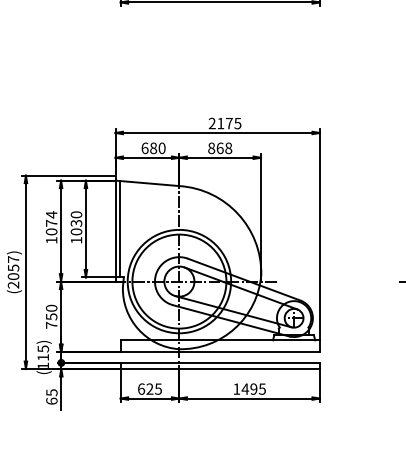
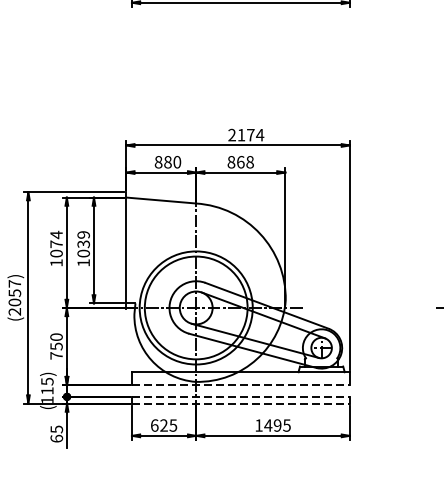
text: (237, 123) -> (259, 135), 2175 -> 2174
text: (144, 147) -> (158, 161), 680 -> 880
text: (76, 214) -> (83, 234), 1030 -> 1039
line: (120, 228) -> (131, 249), removed
line: (220, 352) -> (241, 385), solid -> dashed
line: (220, 362) -> (241, 396), solid -> dashed
line: (220, 369) -> (241, 404), solid -> dashed

